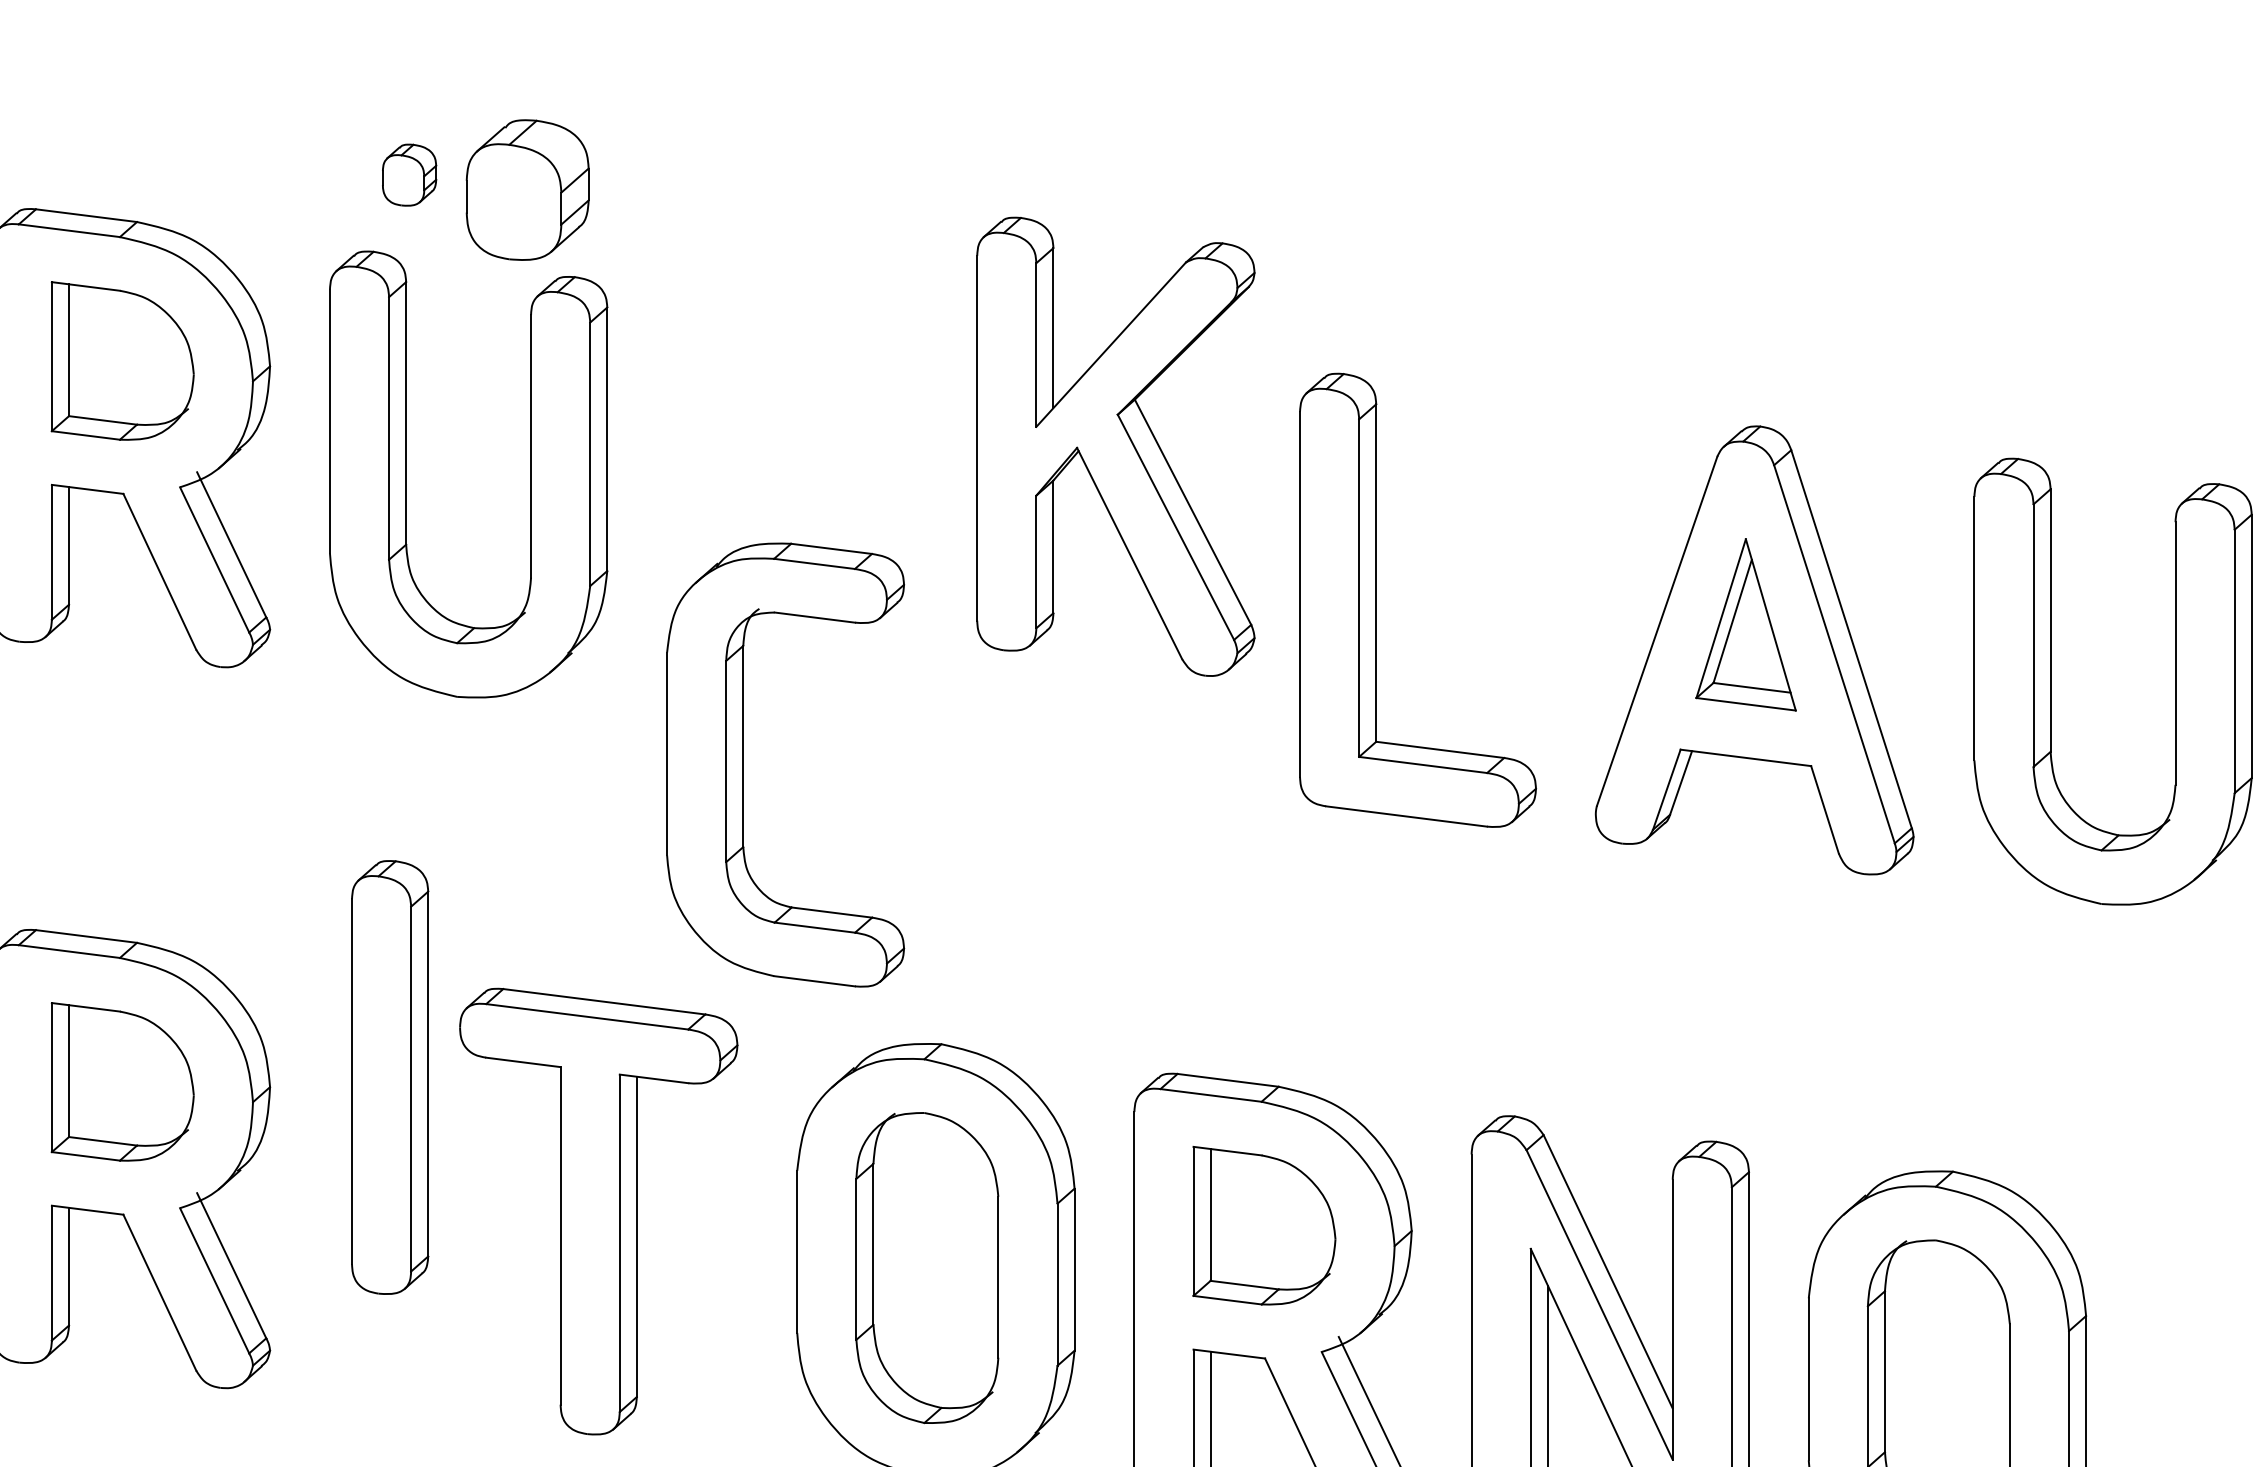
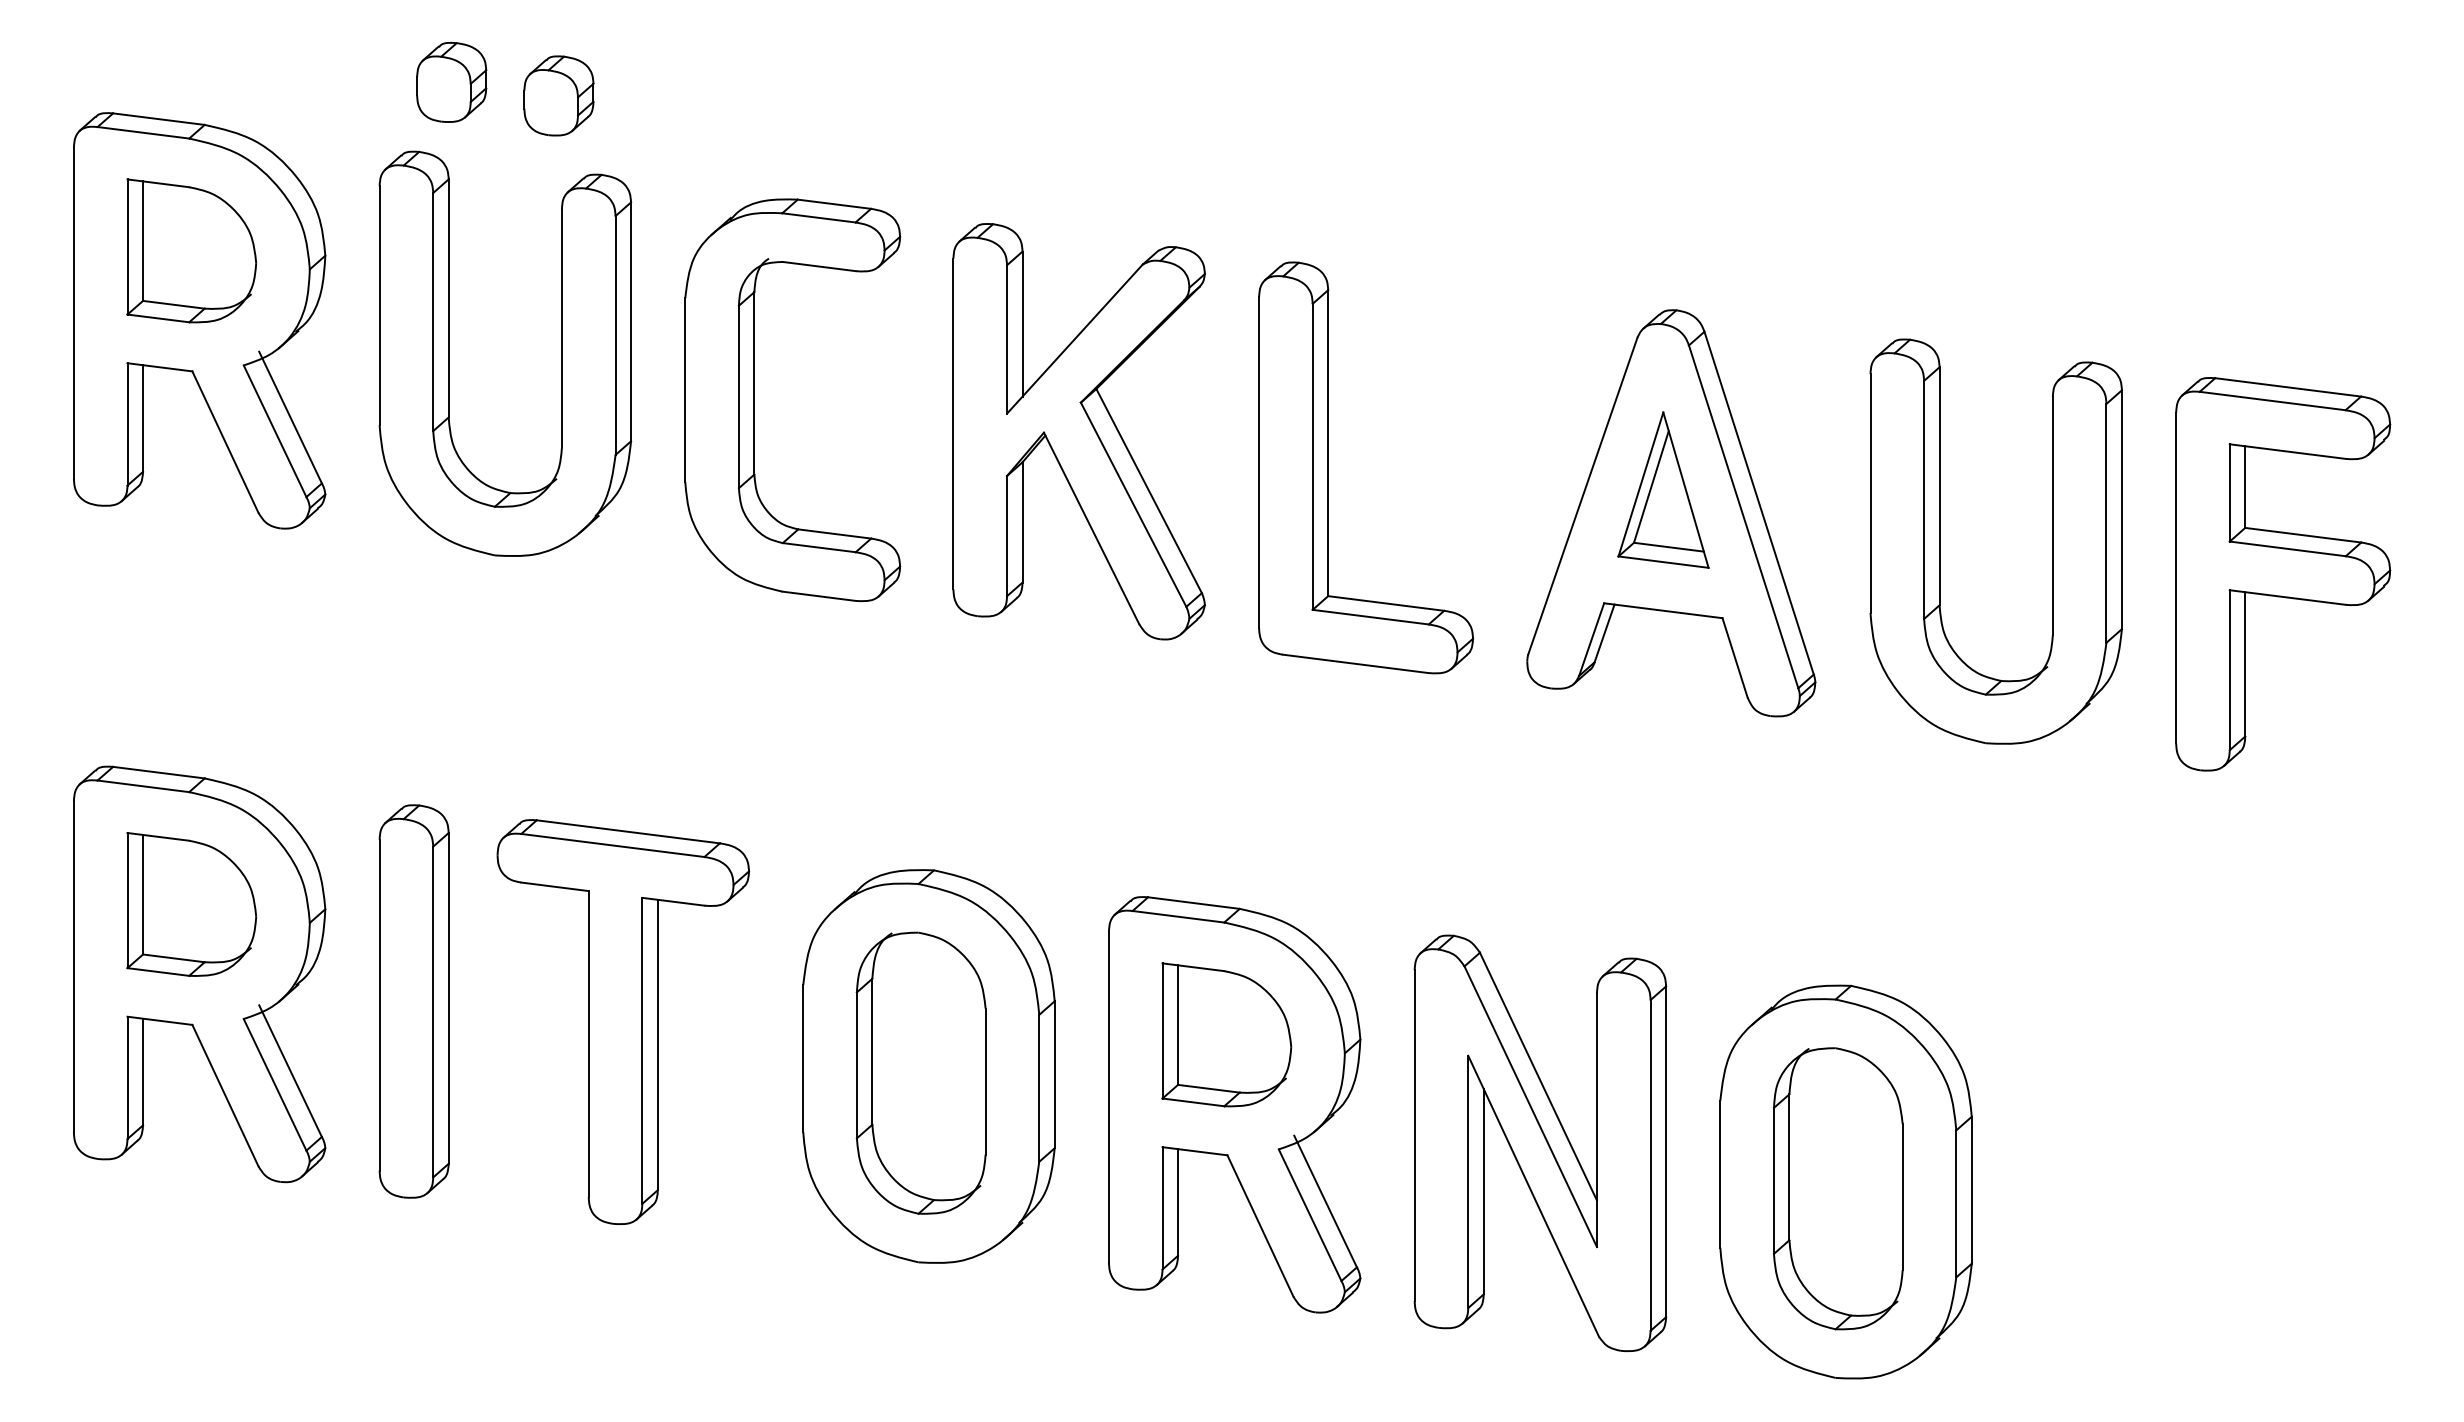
part: (409, 175) -> (451, 82), size x1.43
part: (527, 189) -> (558, 95), size x0.62
part: (1115, 446) -> (1078, 431), moved
part: (743, 765) -> (754, 400), moved
part: (389, 1077) -> (413, 1001), moved

